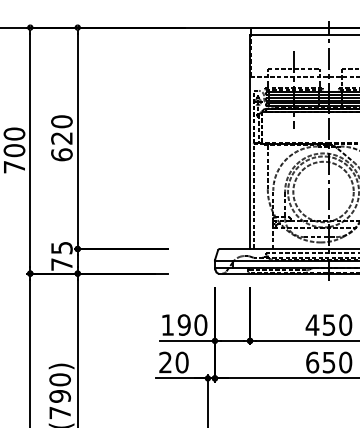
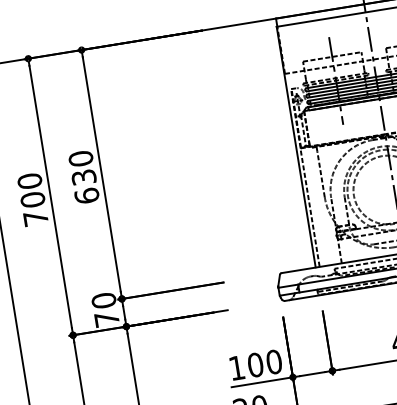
text: (61, 138) -> (83, 177), 620 -> 630
text: (61, 247) -> (103, 300), 75 -> 70
text: (183, 324) -> (254, 364), 190 -> 100

